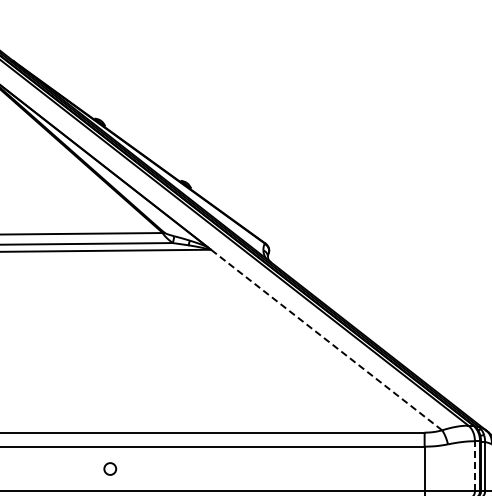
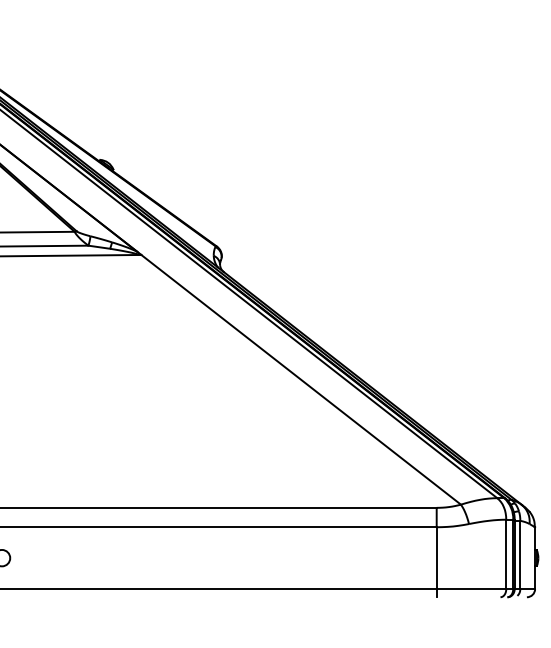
line: (326, 340) -> (301, 380), dashed -> solid
line: (474, 465) -> (505, 553), dashed -> solid

